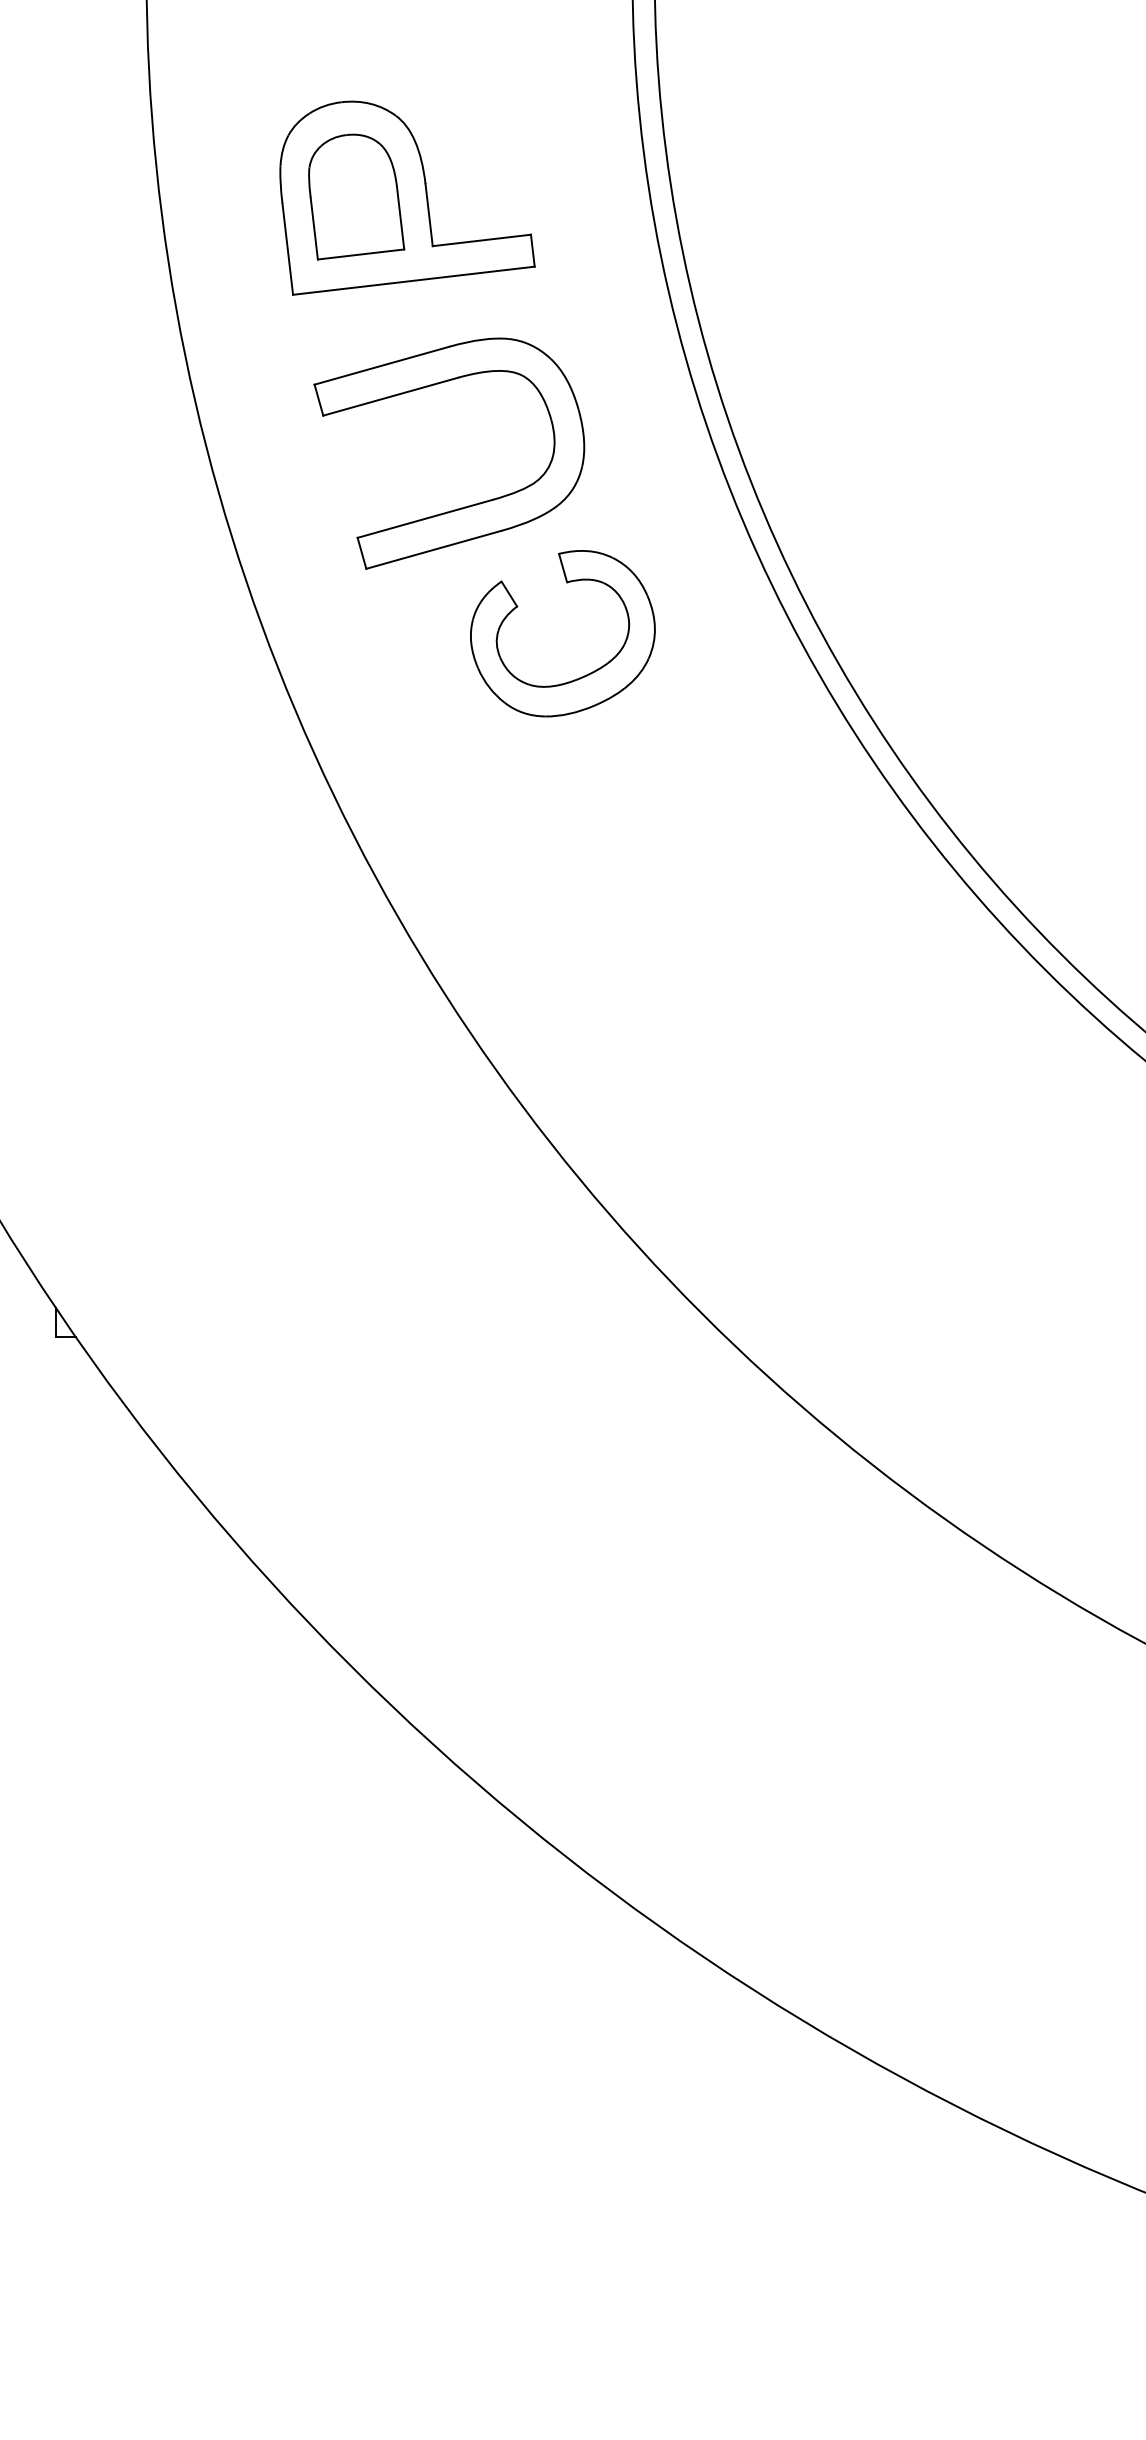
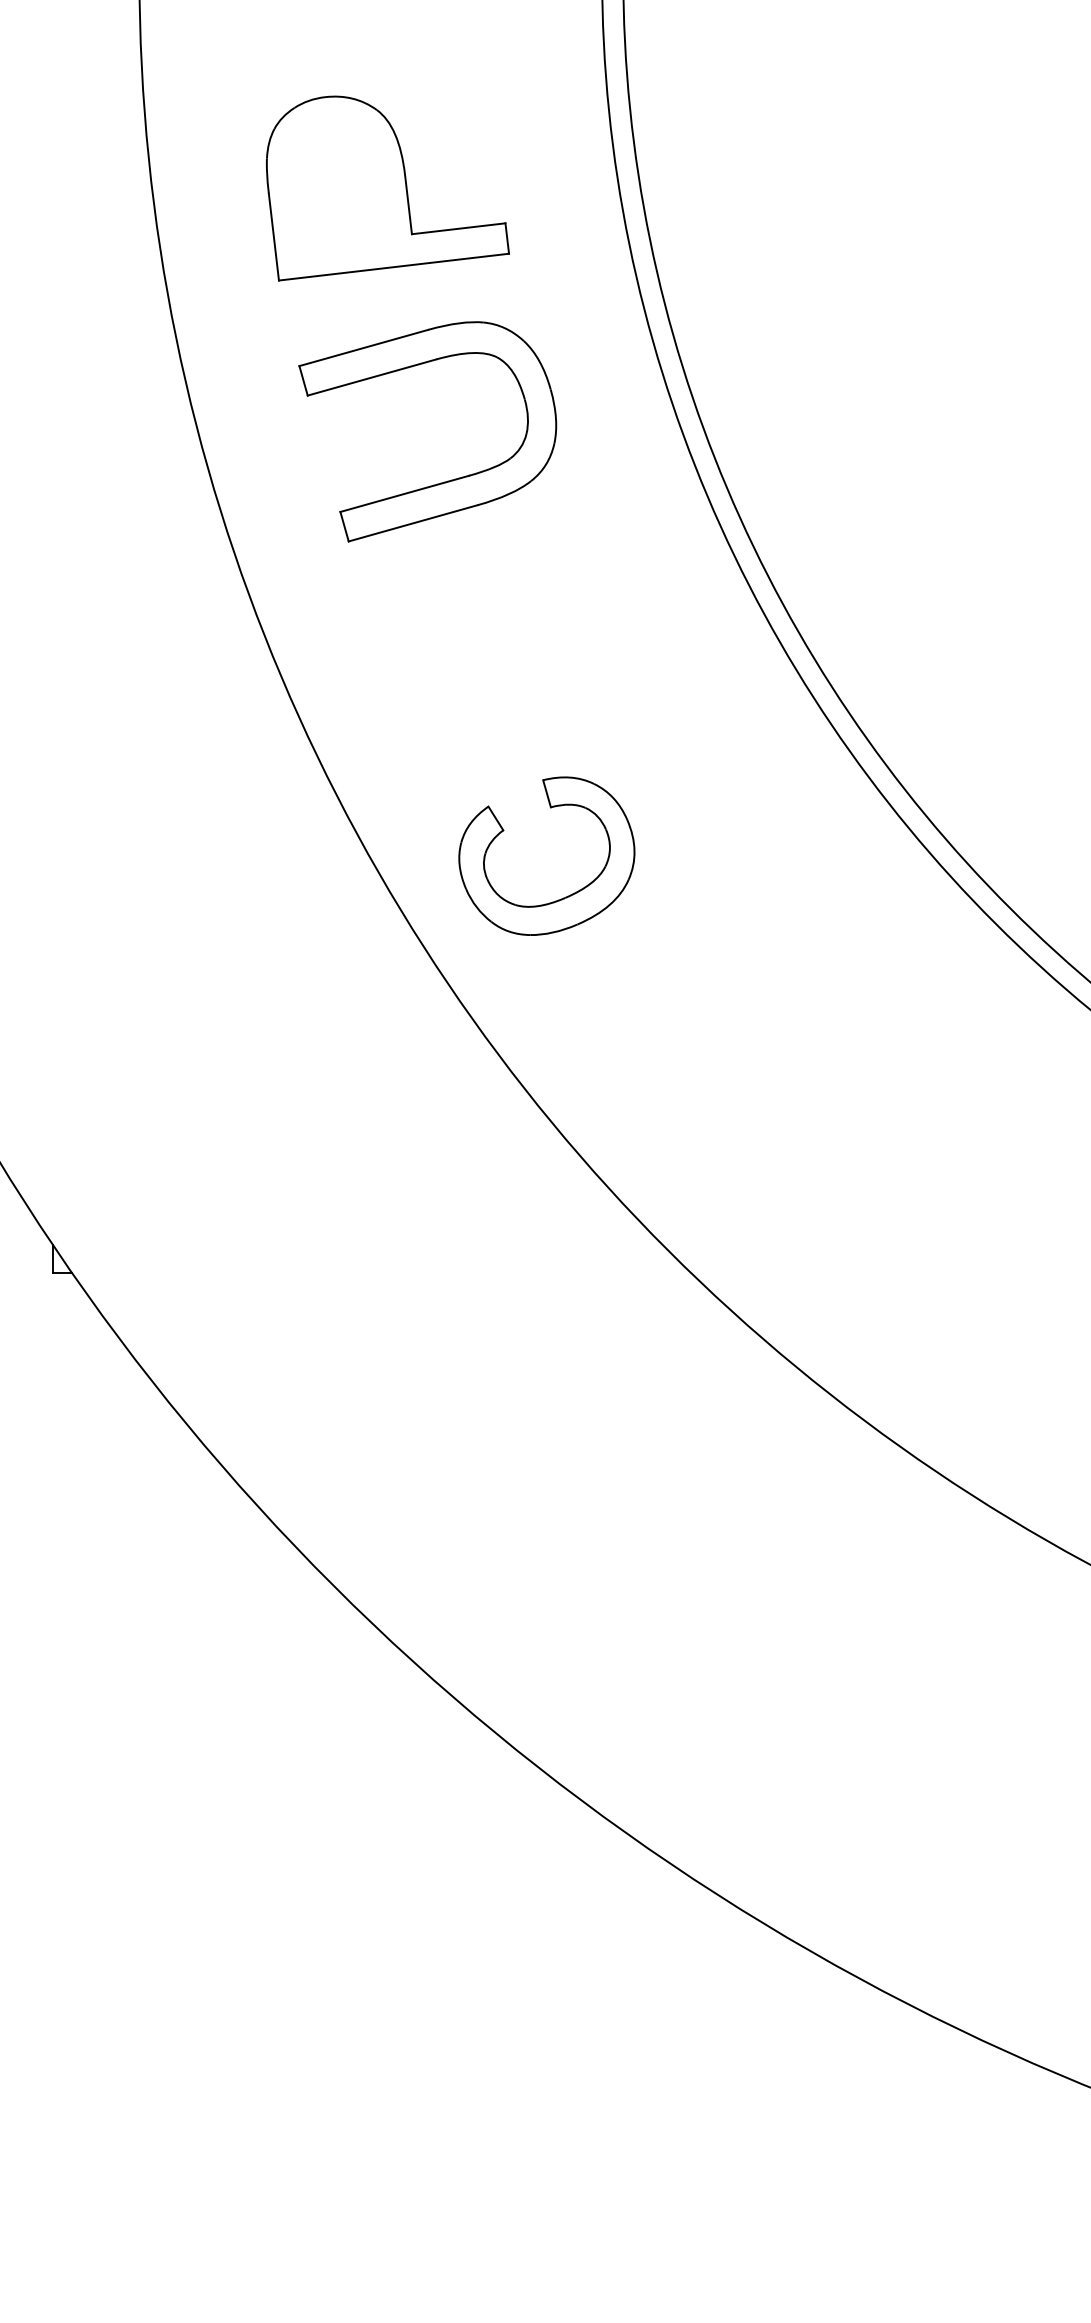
part: (356, 197) -> (339, 187), removed
part: (582, 675) -> (565, 896), moved

